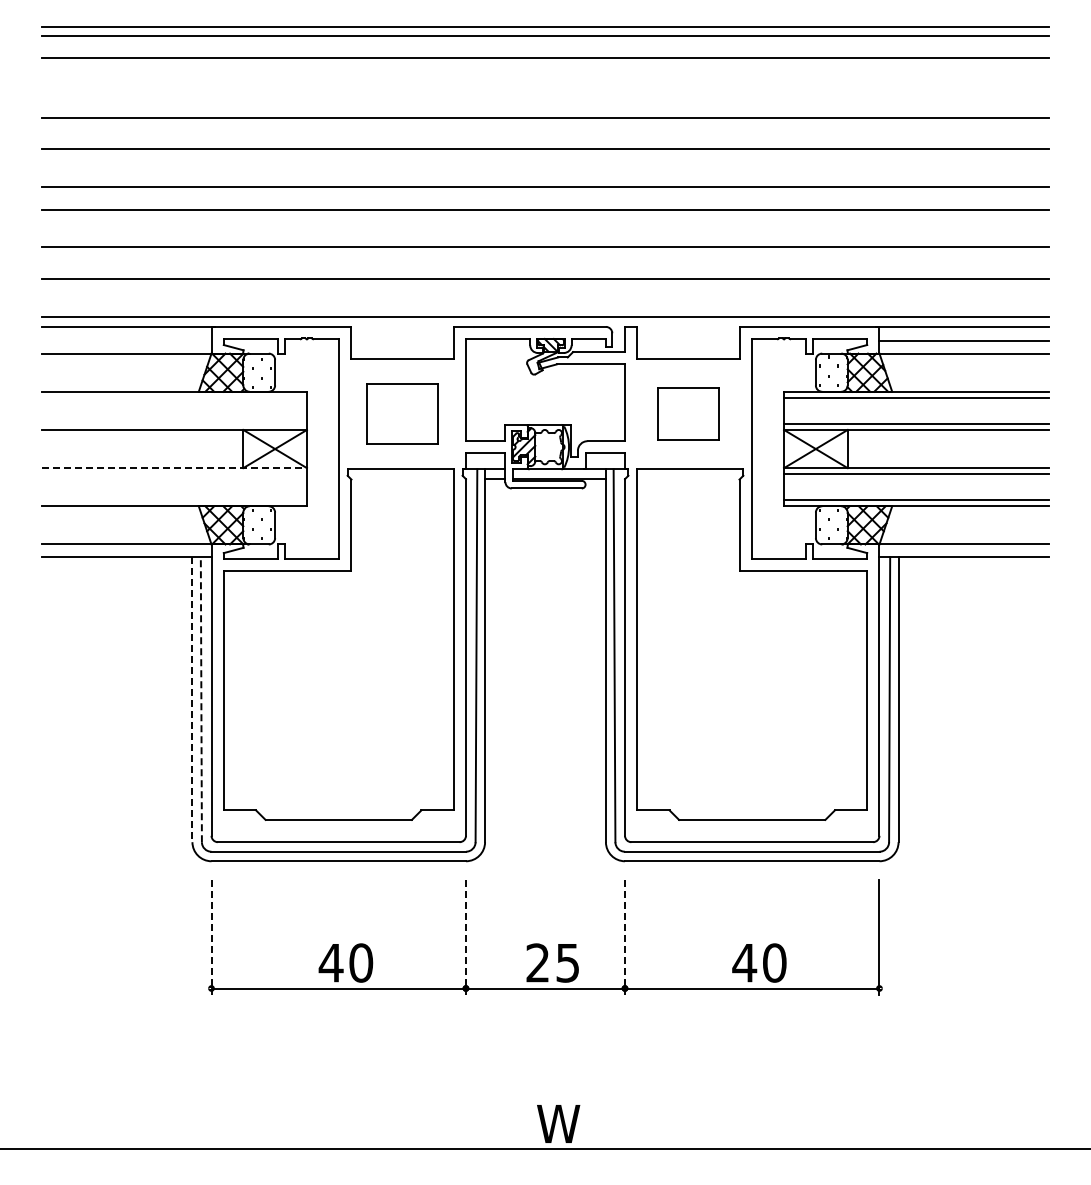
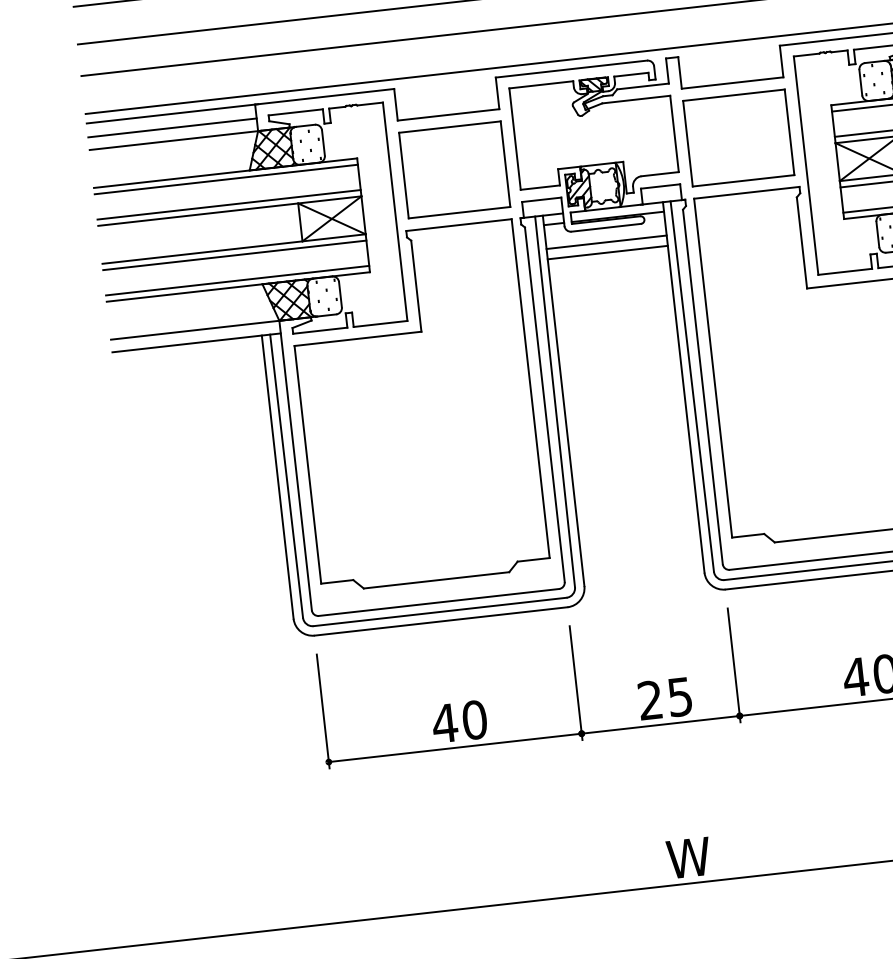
line: (126, 340) -> (172, 127), added
line: (174, 398) -> (226, 179), added
part: (402, 413) -> (454, 169), size x1.43
part: (688, 413) -> (738, 137), size x1.67
line: (174, 423) -> (229, 204), added
line: (175, 468) -> (235, 249), dashed -> solid
line: (174, 474) -> (234, 255), added
line: (174, 499) -> (237, 280), added
line: (545, 502) -> (606, 241), added
line: (545, 513) -> (607, 252), added
line: (201, 699) -> (286, 475), dashed -> solid
line: (192, 700) -> (277, 477), dashed -> solid
line: (211, 938) -> (323, 712), dashed -> solid
line: (465, 938) -> (575, 684), dashed -> solid
line: (625, 938) -> (734, 666), dashed -> solid

